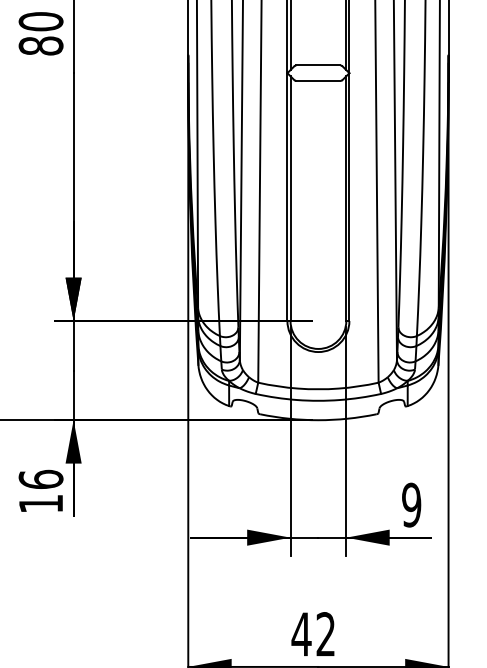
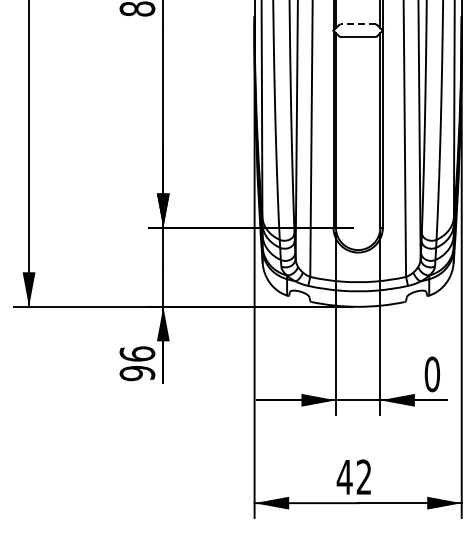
line: (317, 65) -> (357, 24), solid -> dashed
text: (41, 503) -> (137, 373), 16 -> 96
text: (411, 505) -> (432, 374), 9 -> 0

